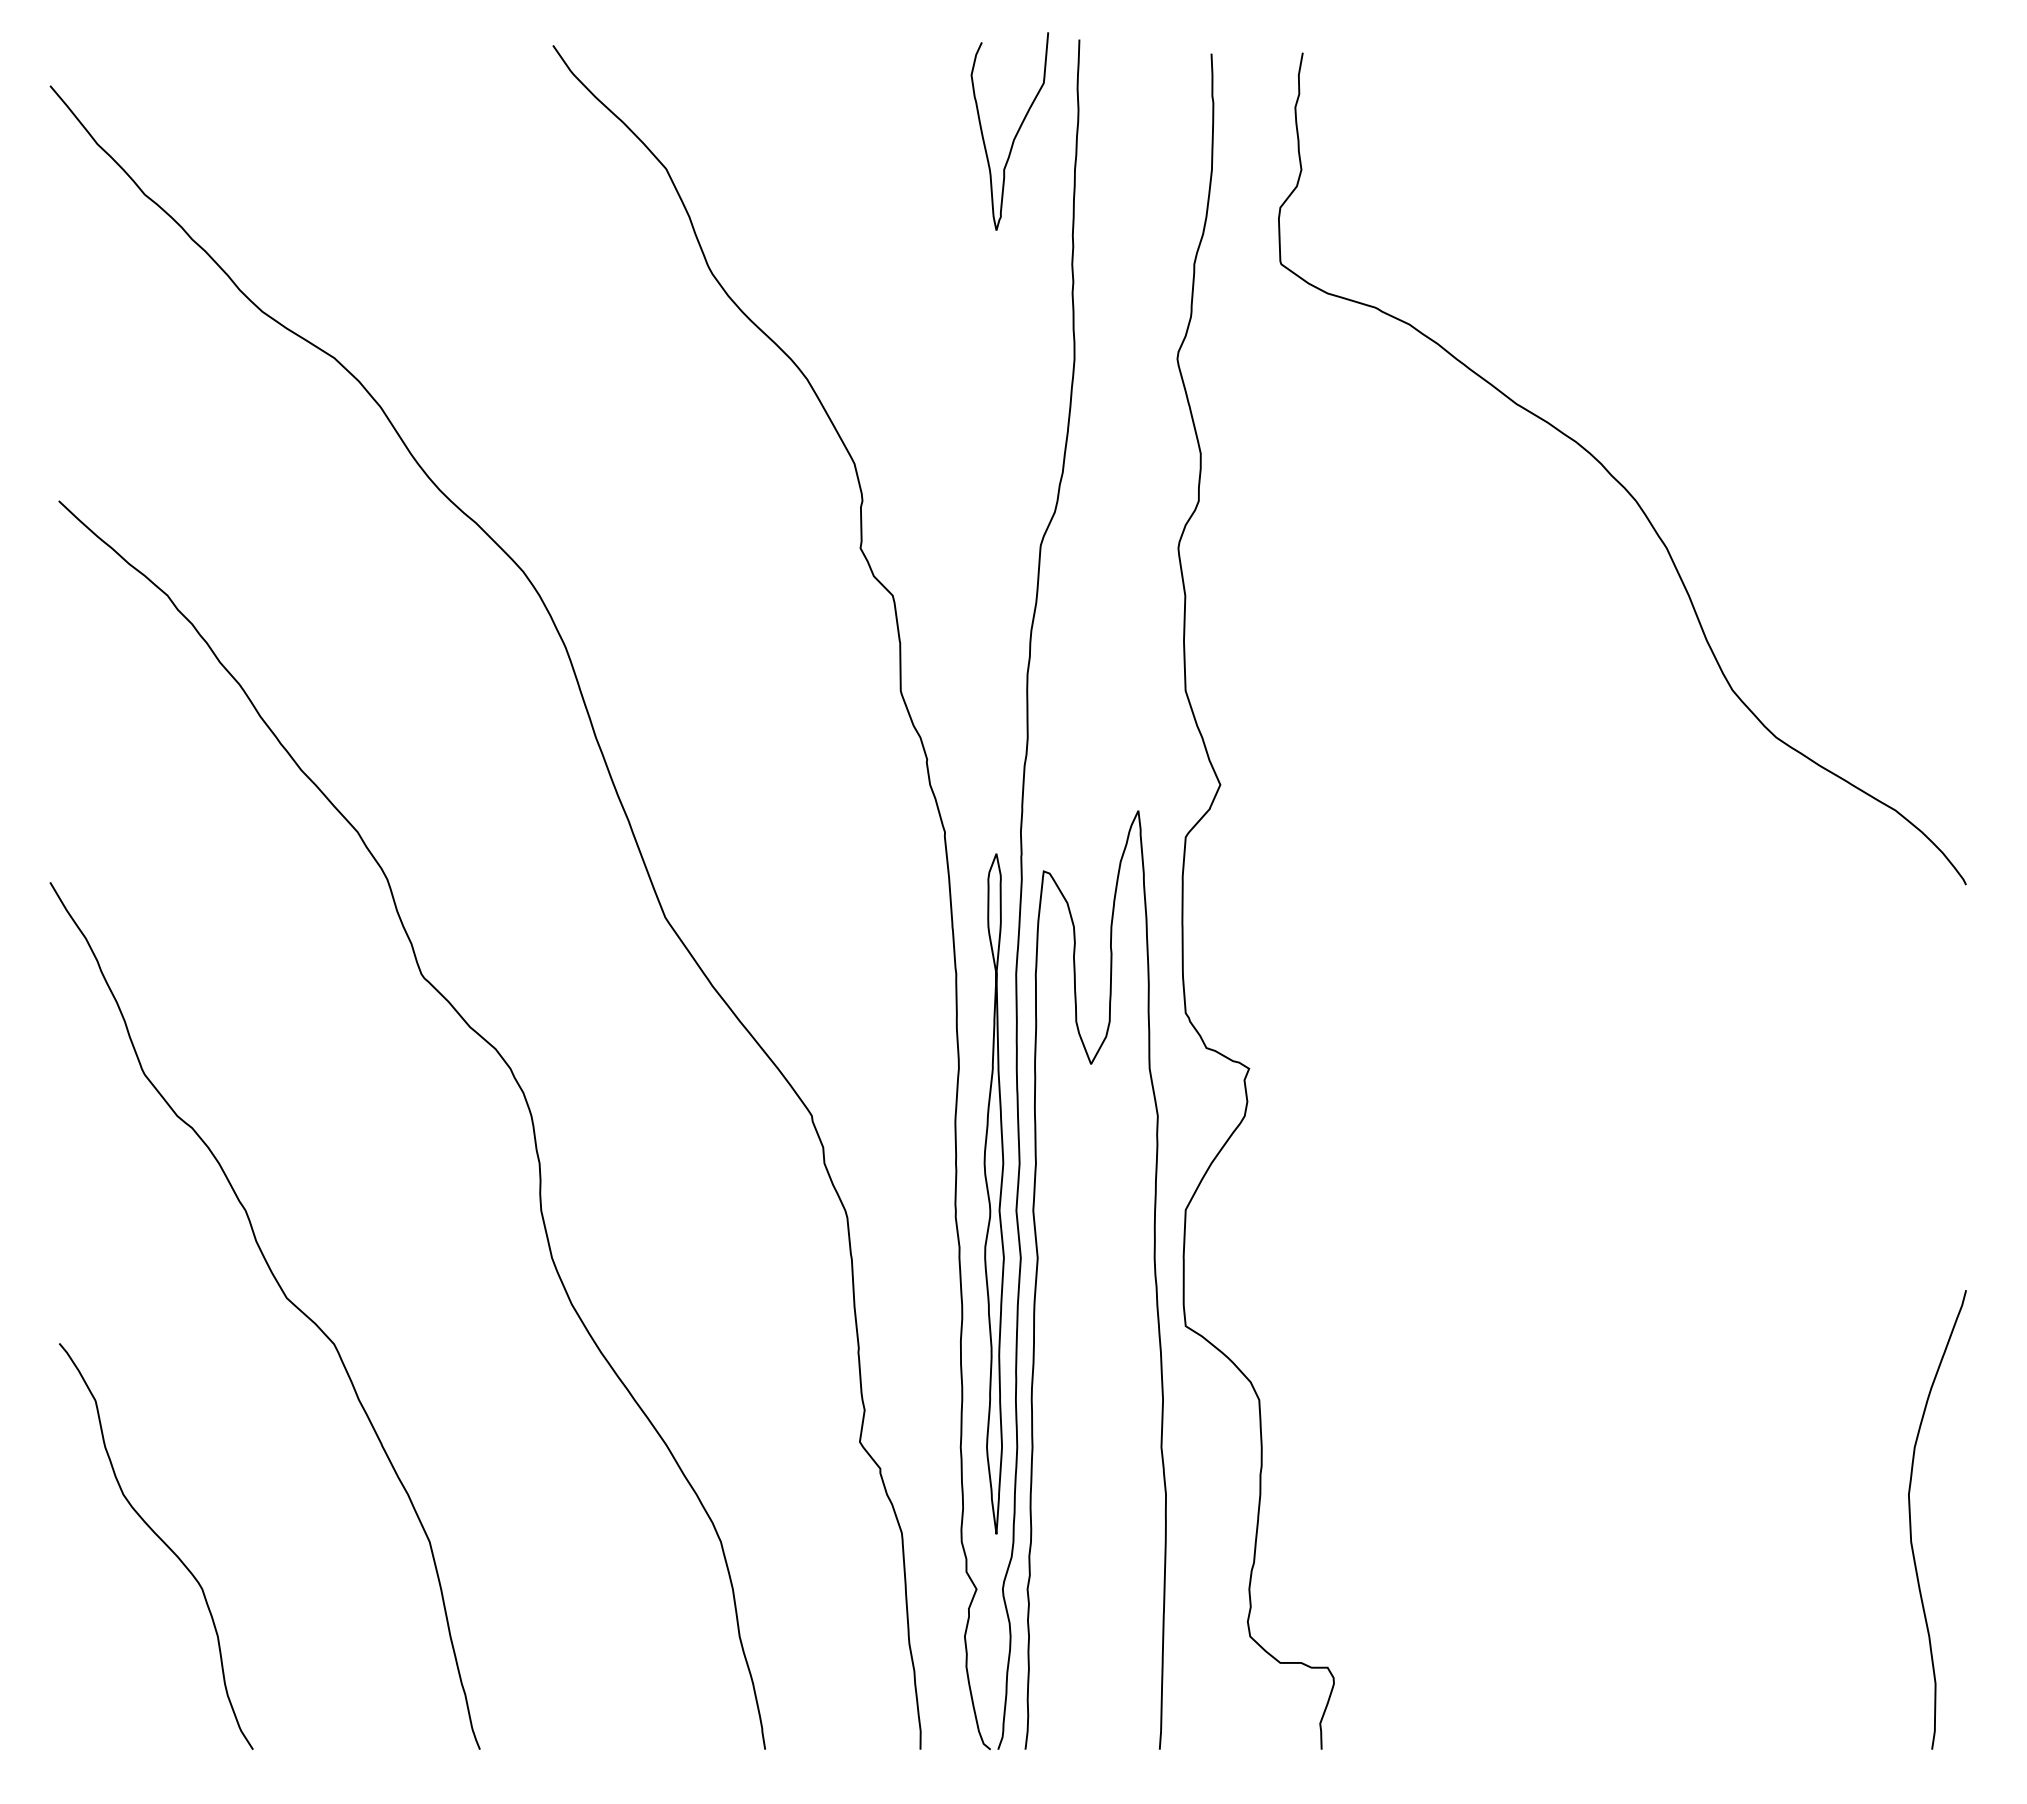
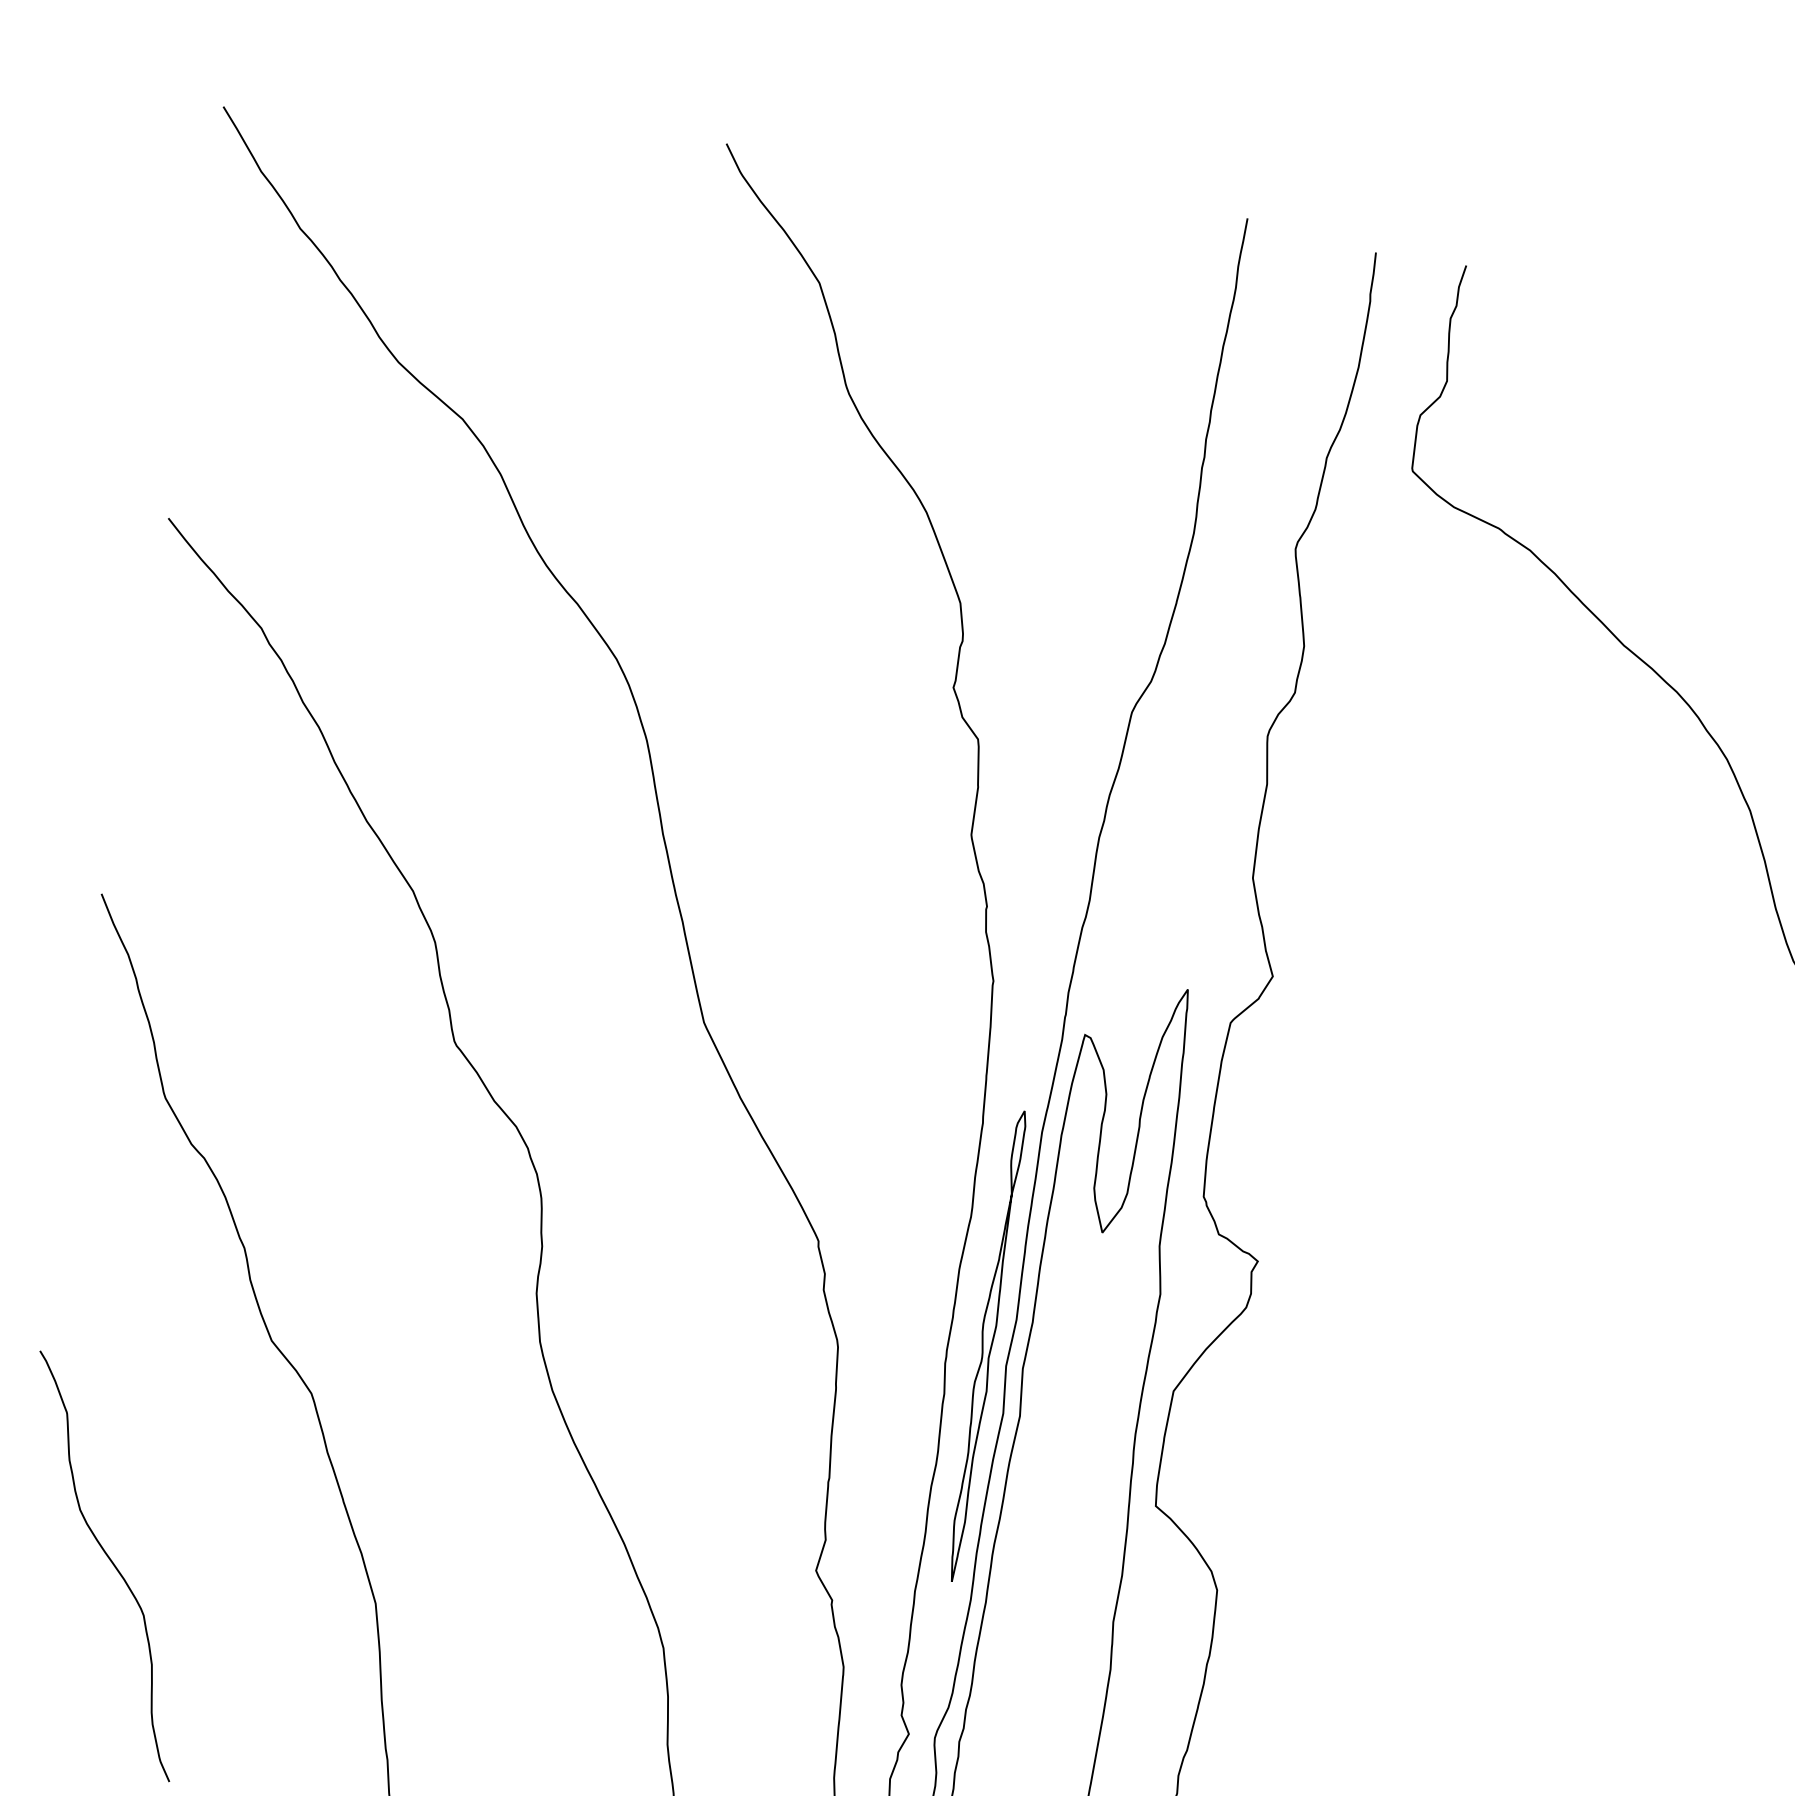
curve: (1015, 134) -> (1169, 302), removed
part: (993, 1193) -> (986, 1345), size x0.7

